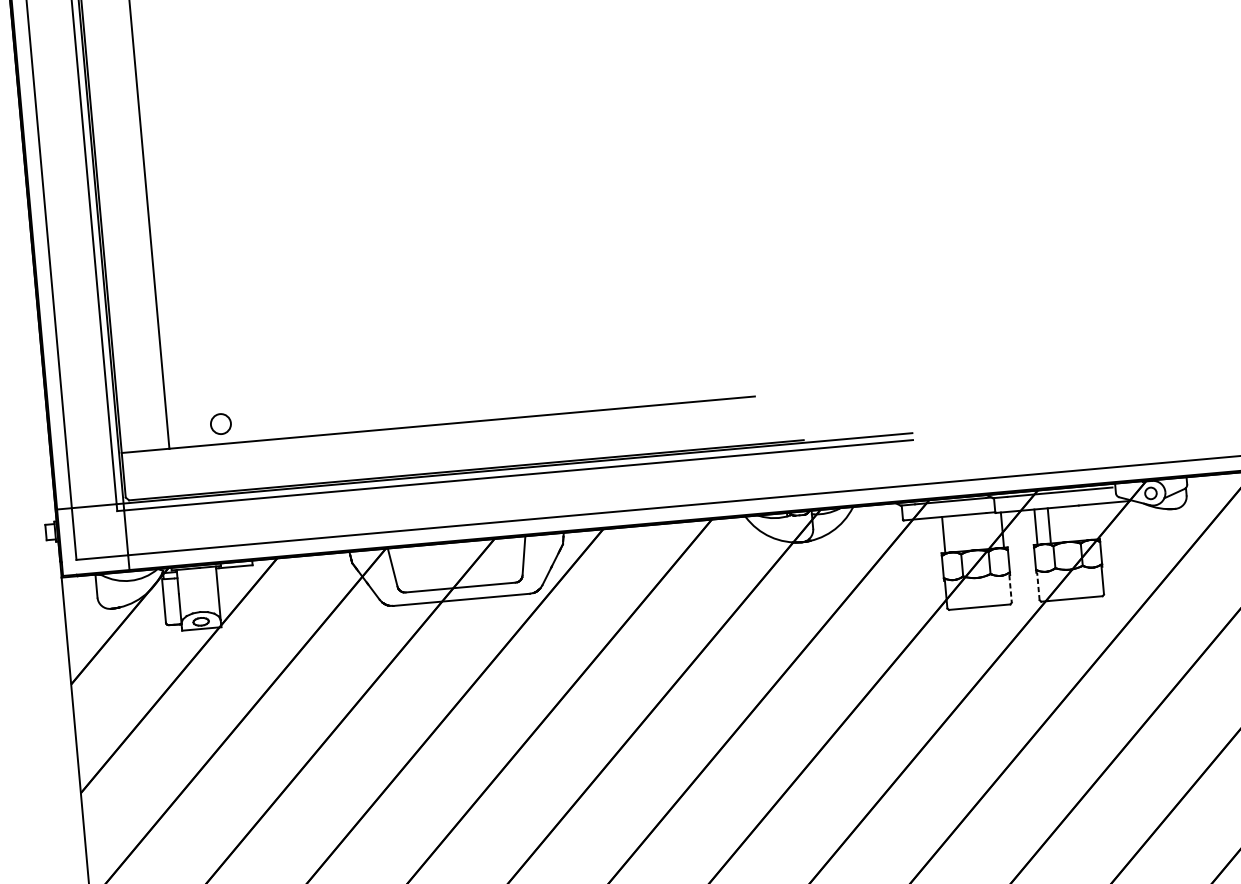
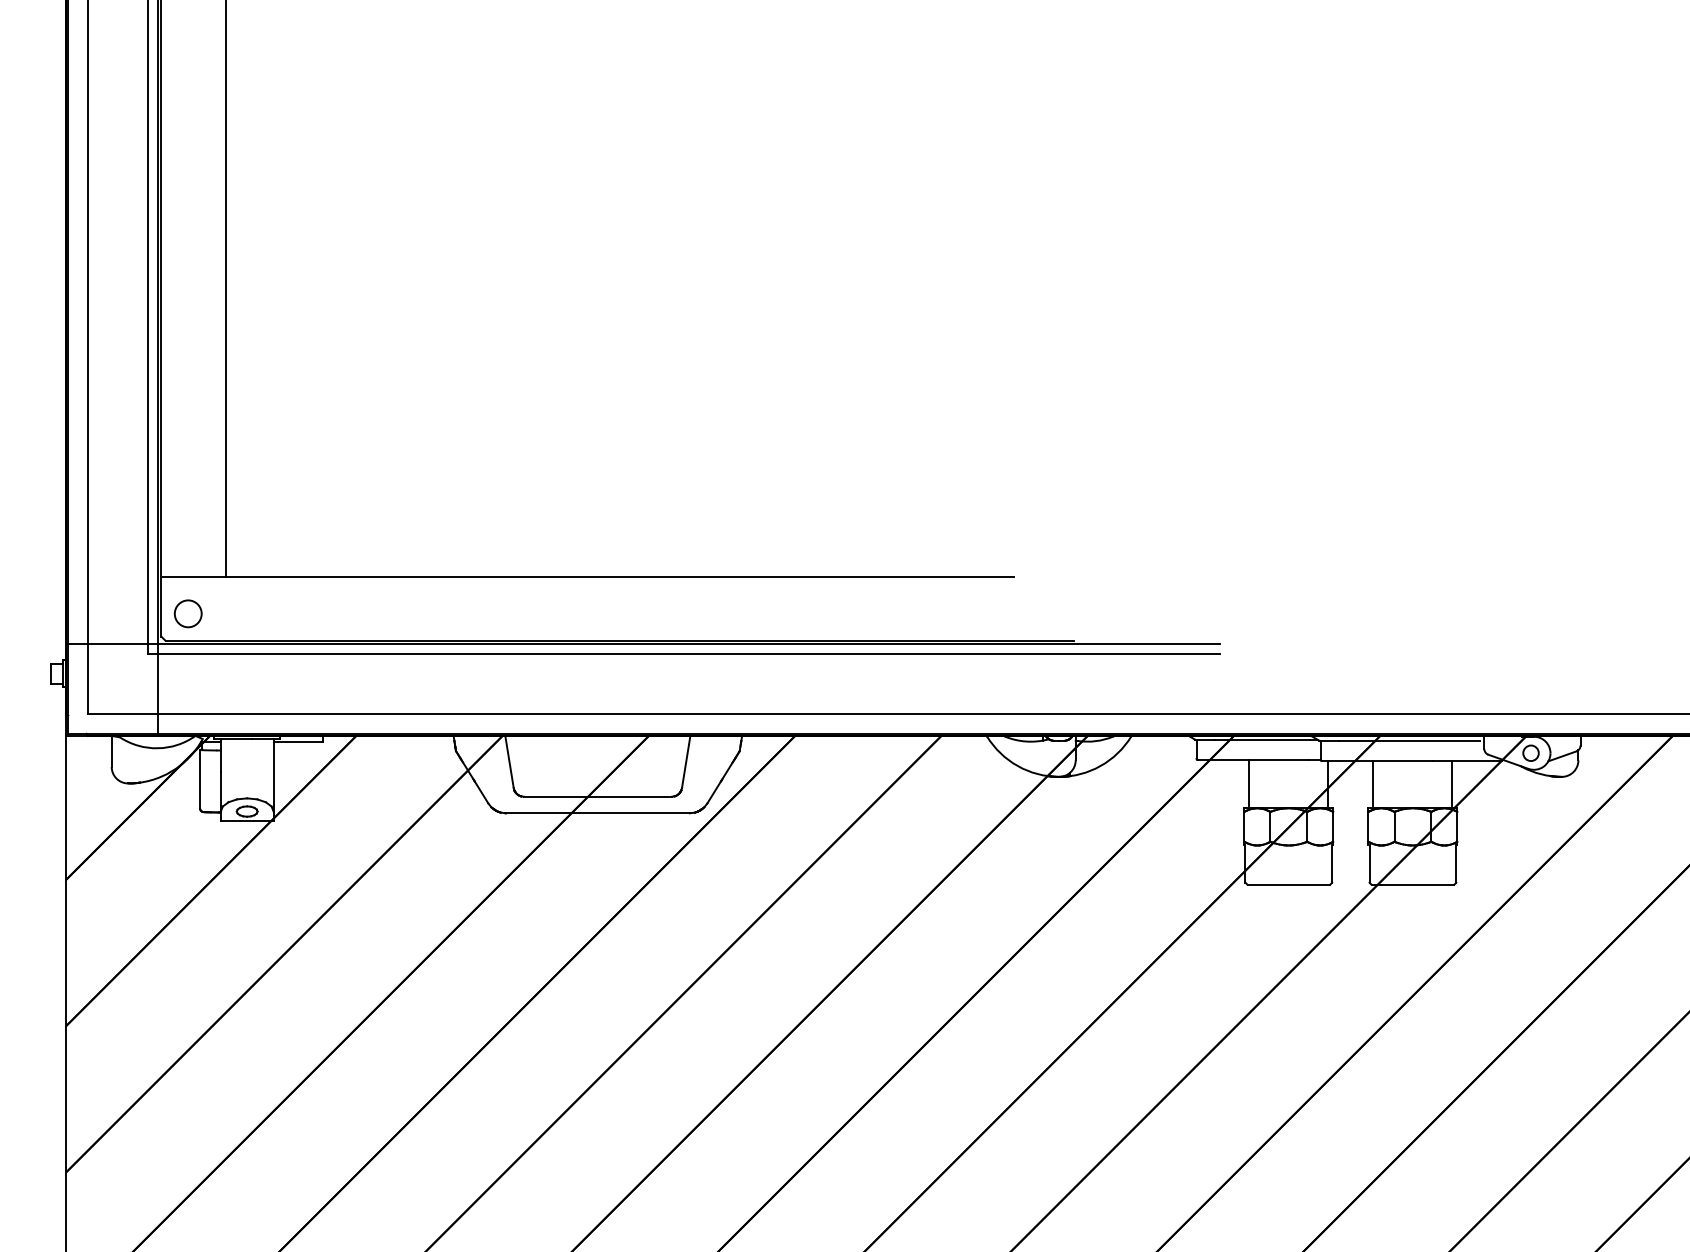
circle: (220, 423) -> (187, 613), moved
line: (1049, 525) -> (1452, 783), moved
line: (1038, 586) -> (1369, 864), dashed -> solid
line: (1010, 589) -> (1332, 864), dashed -> solid

